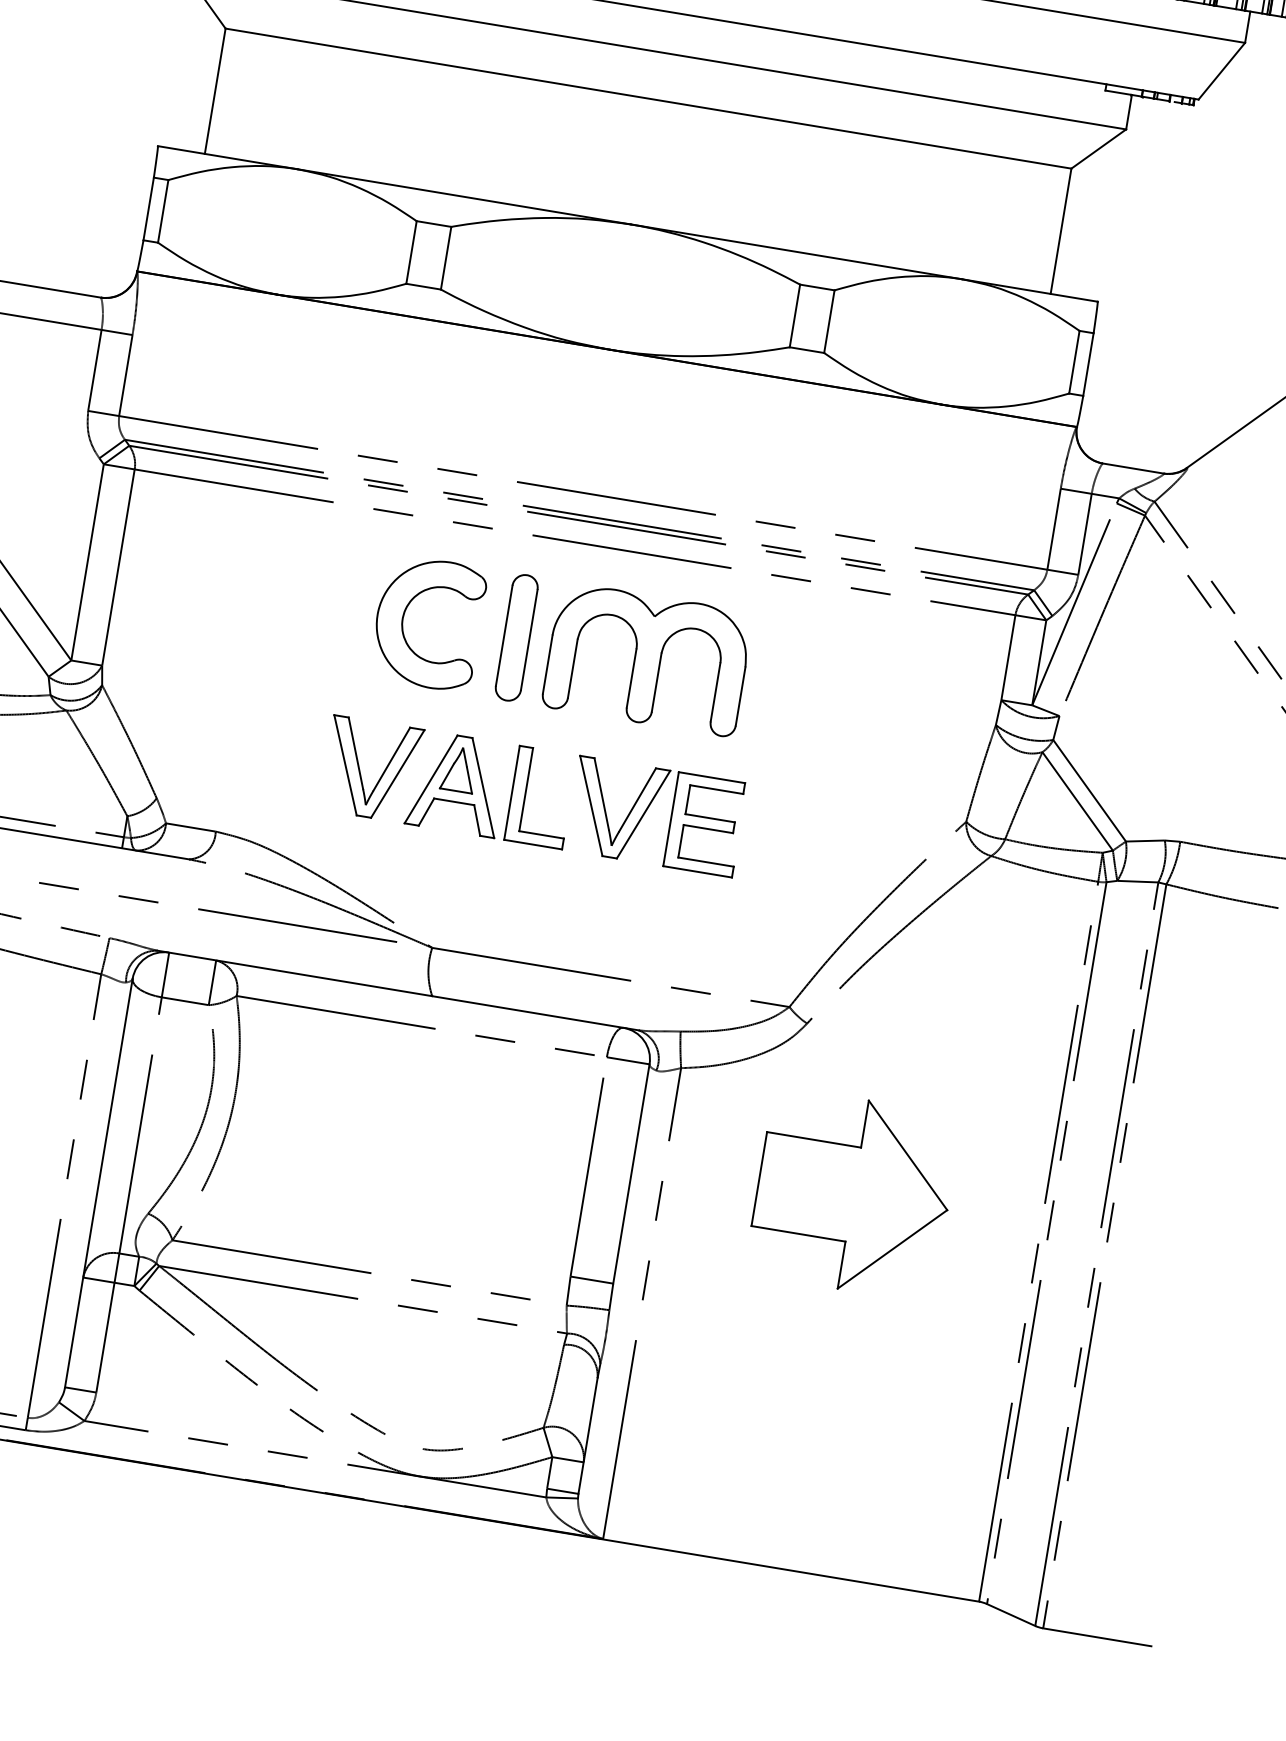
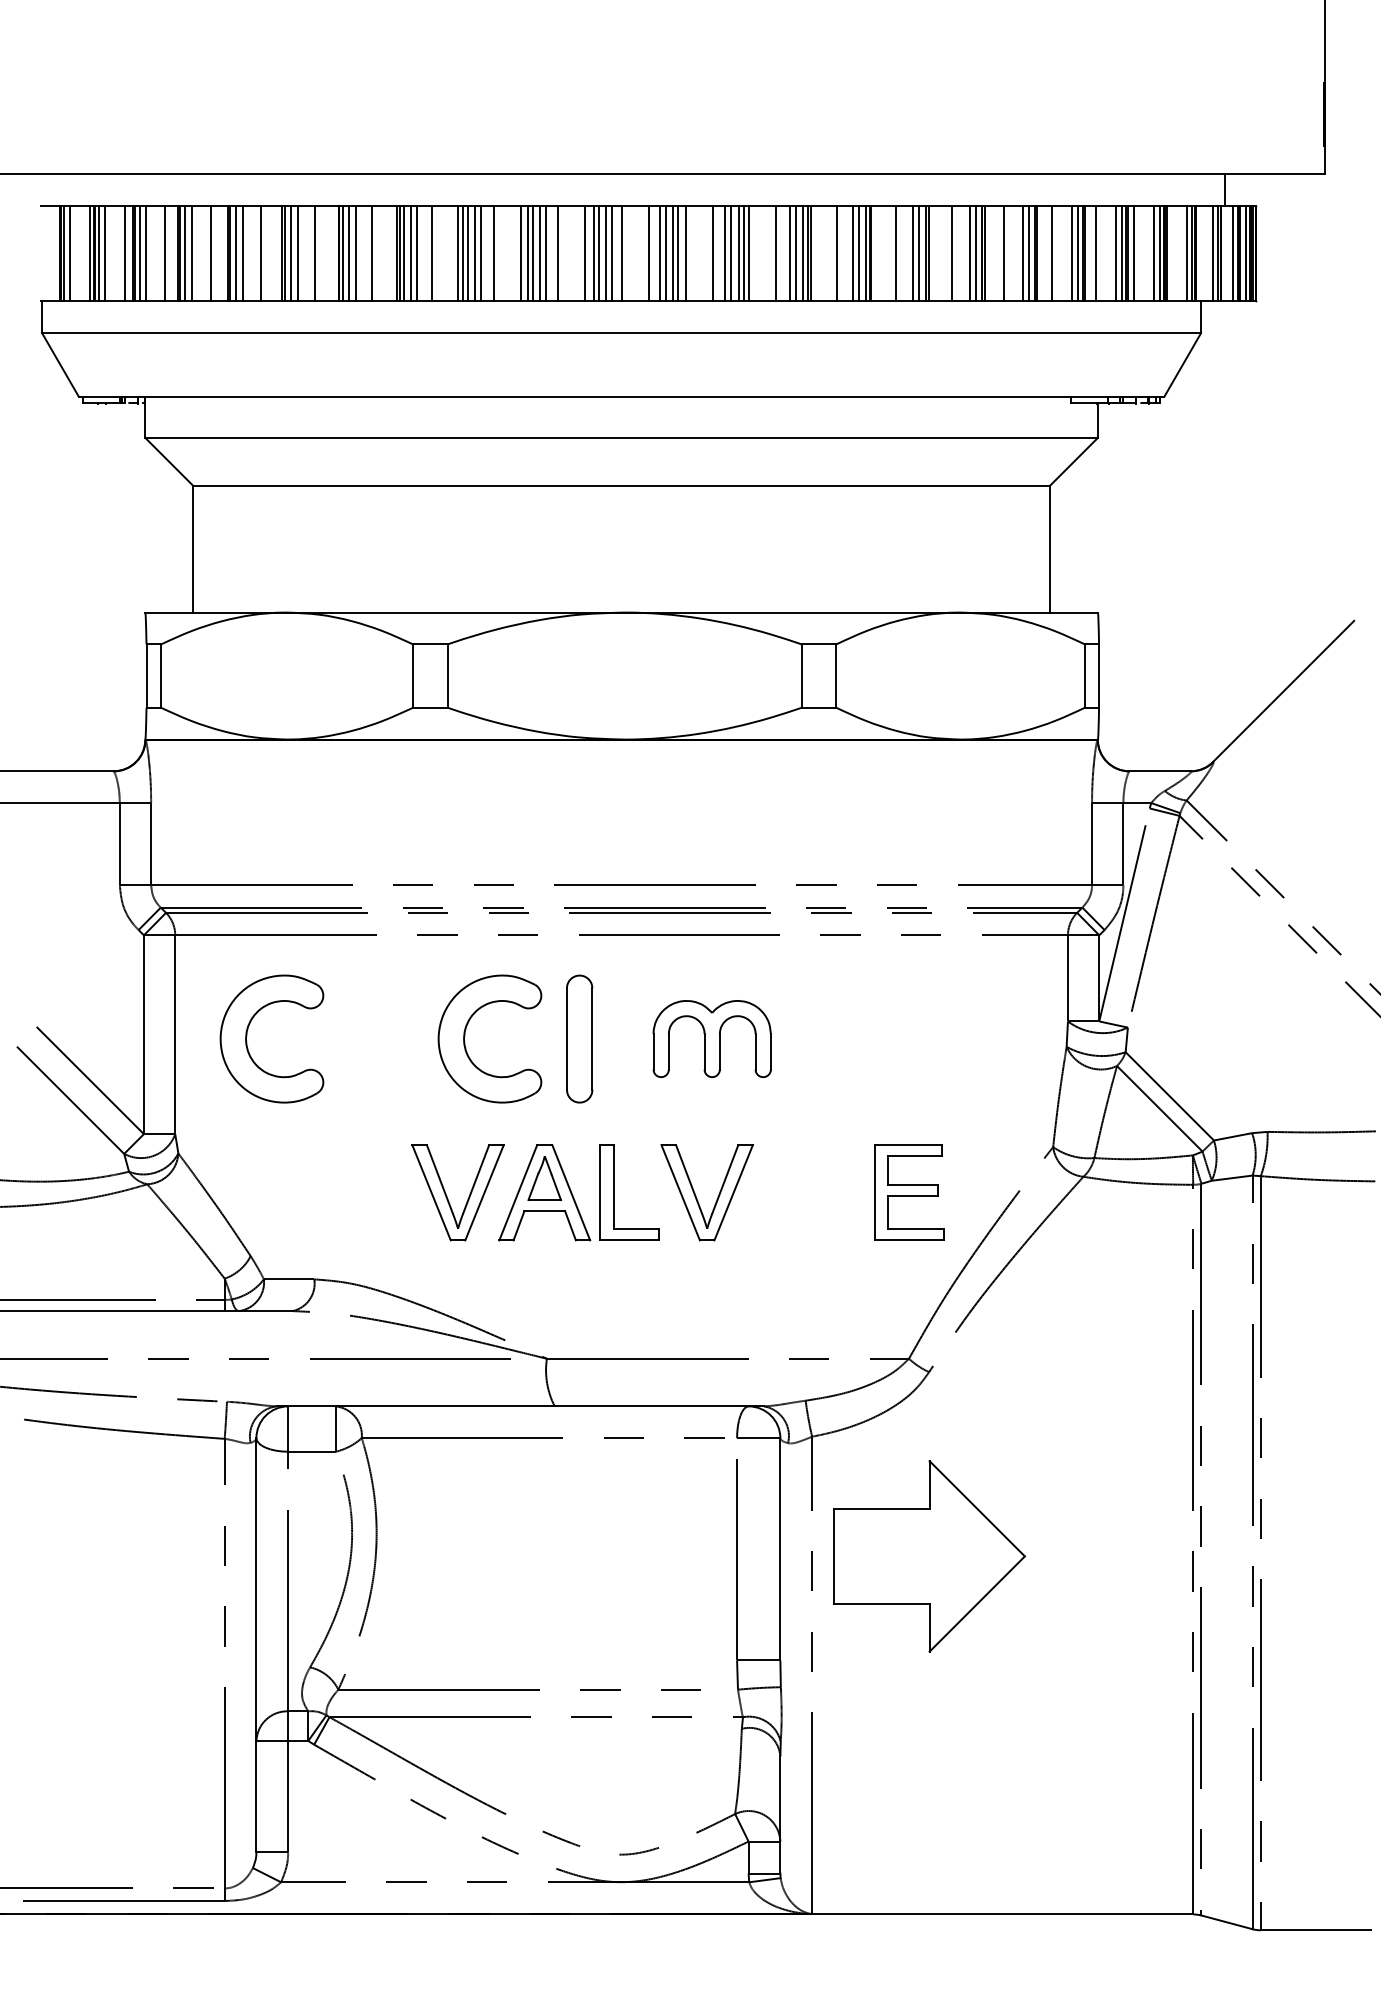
part: (189, 581) -> (247, 1036), added
part: (646, 658) -> (711, 1038), size x0.6
part: (705, 824) -> (909, 1192), moved
part: (853, 1194) -> (929, 1556), moved

